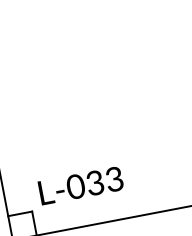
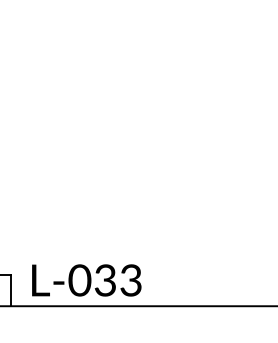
text: (80, 185) -> (86, 280), moved

